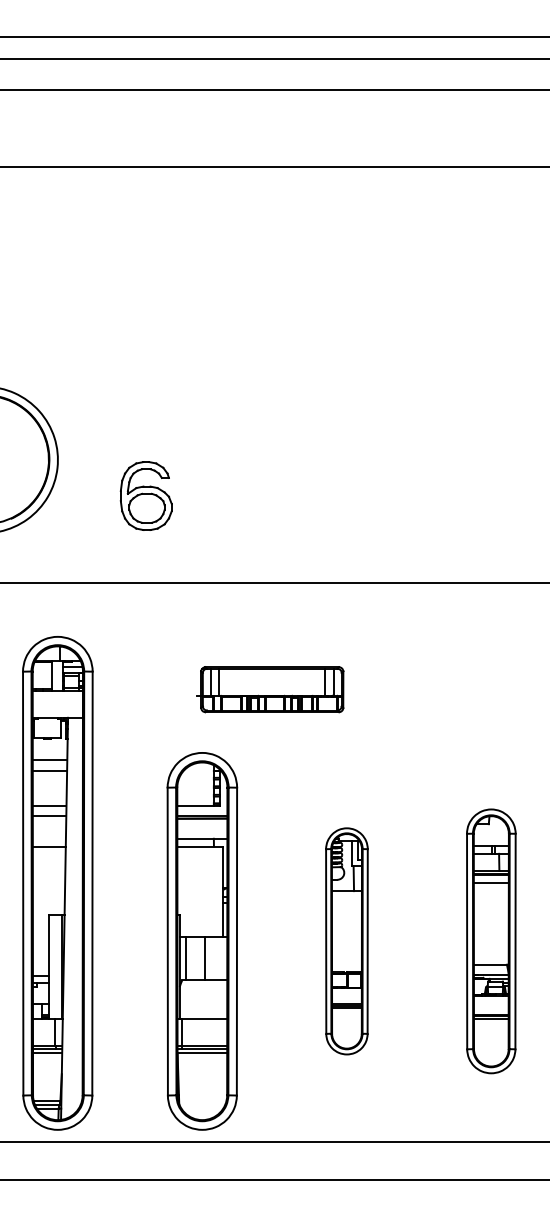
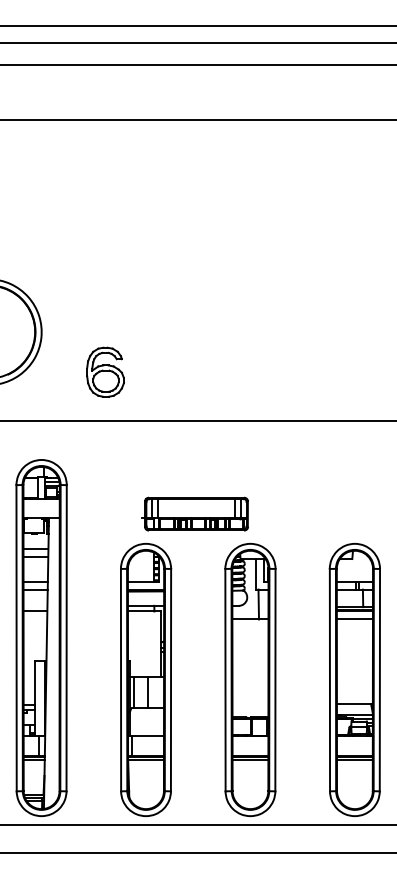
part: (146, 494) -> (105, 371), moved
part: (269, 688) -> (194, 513), moved
part: (346, 940) -> (250, 679), size x1.67
part: (490, 940) -> (354, 679), size x1.43

